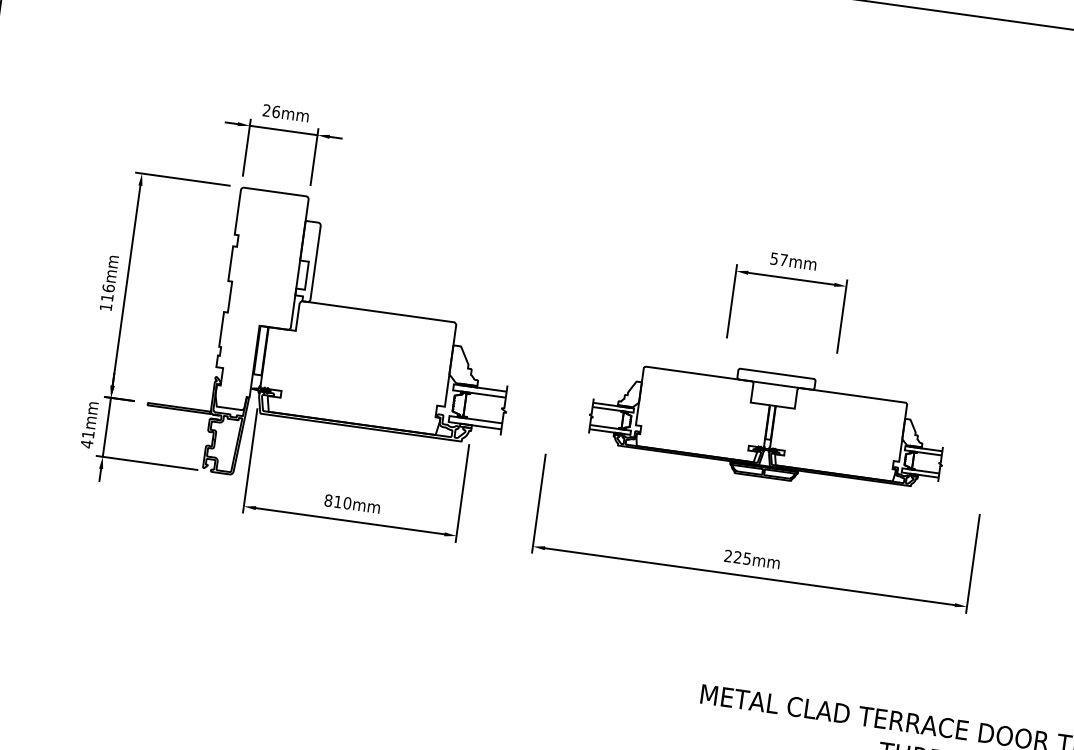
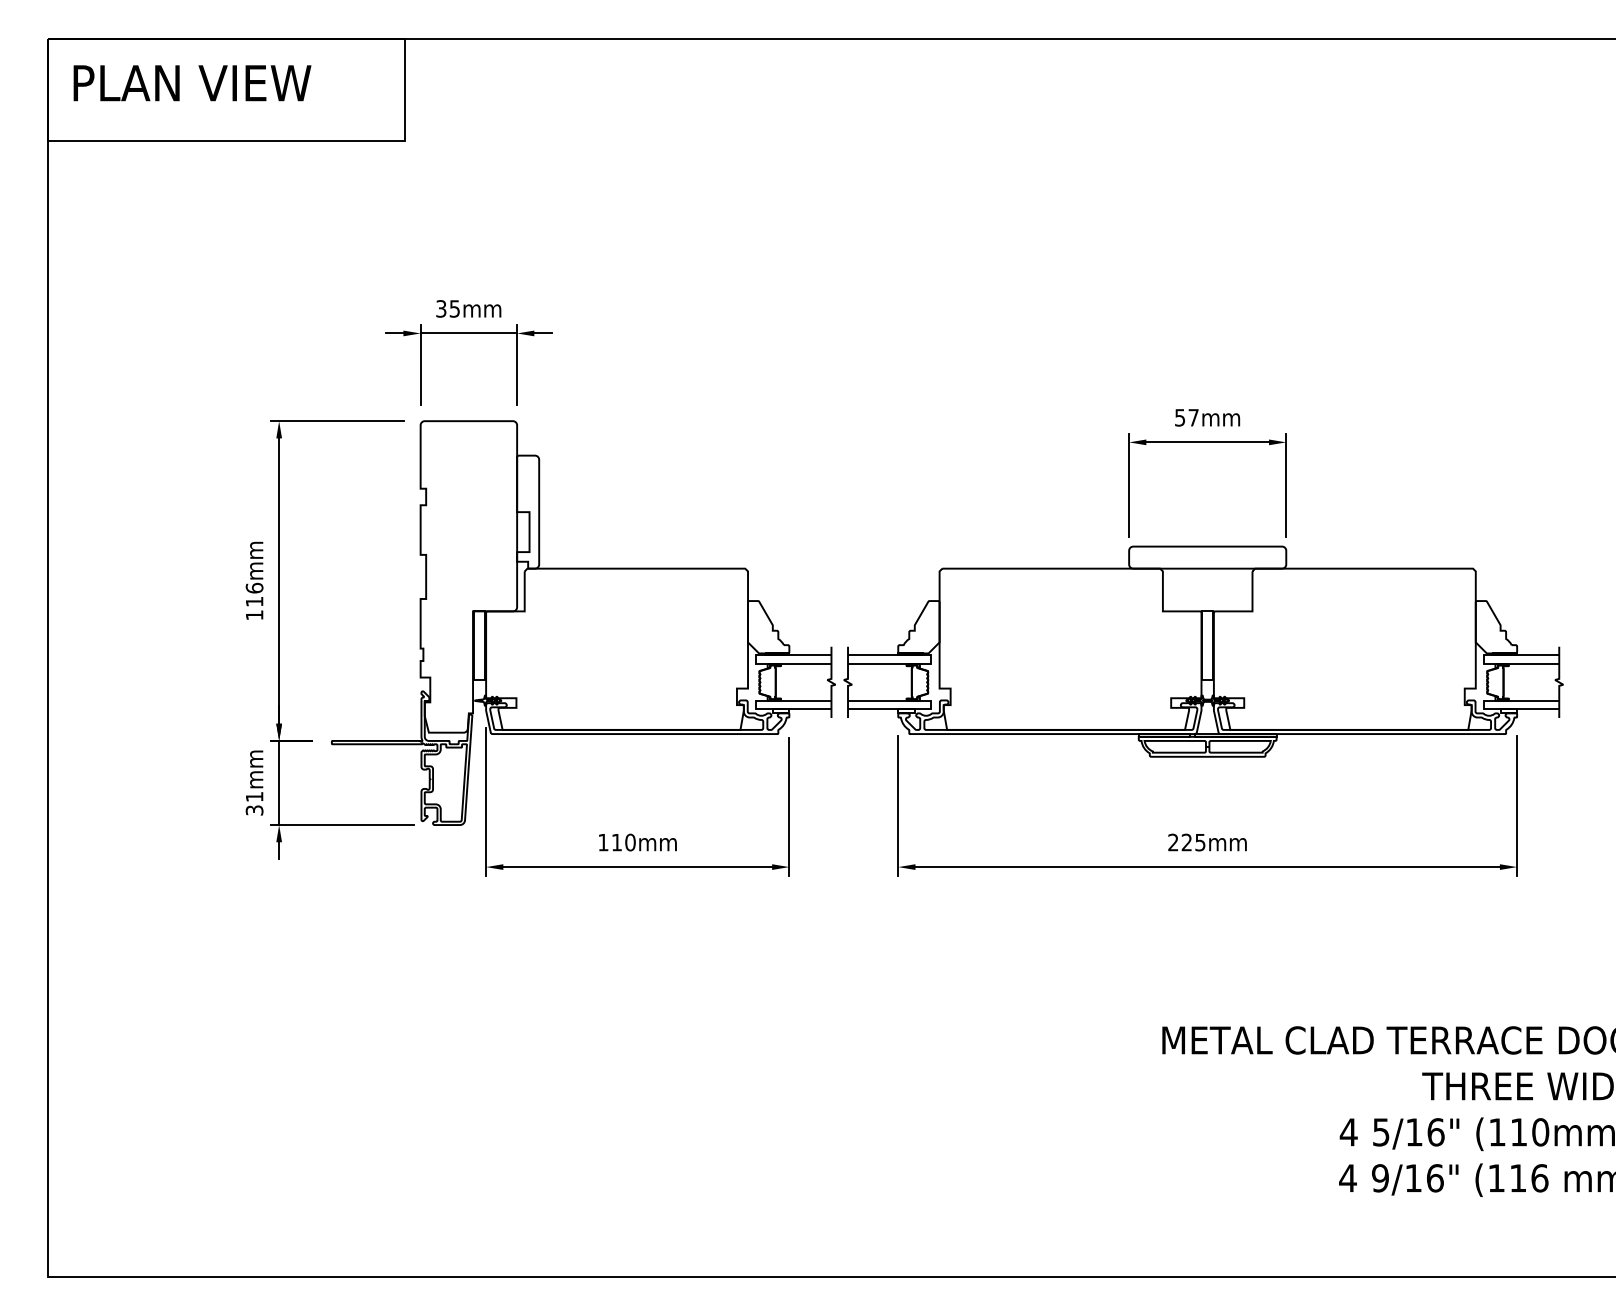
text: (271, 111) -> (448, 308), 26mm -> 35mm
part: (768, 425) -> (1203, 651), size x1.43
text: (86, 444) -> (254, 810), 41mm -> 31mm
text: (328, 500) -> (603, 842), 810mm -> 110mm

